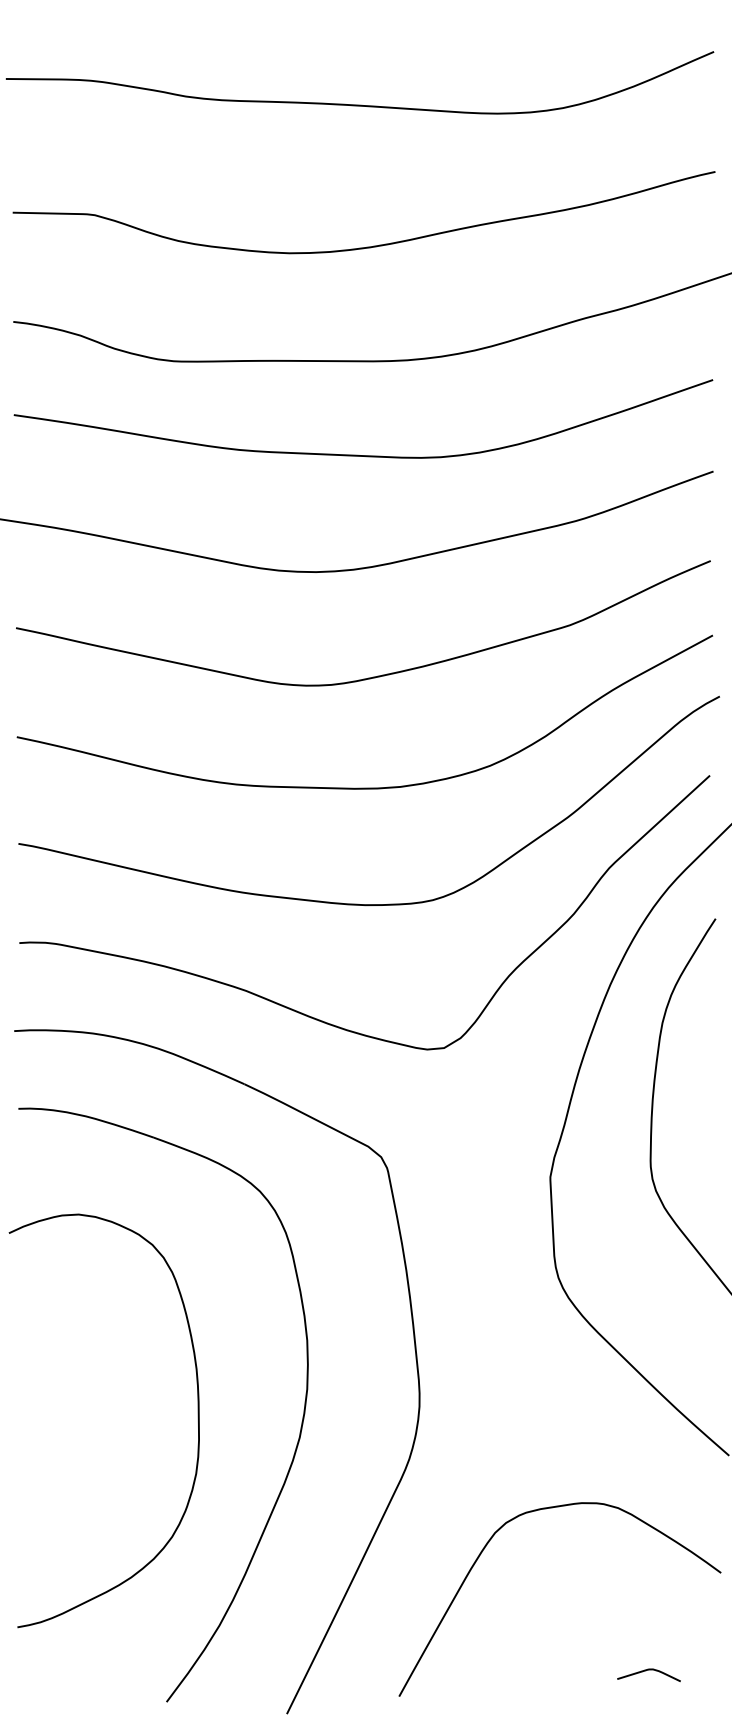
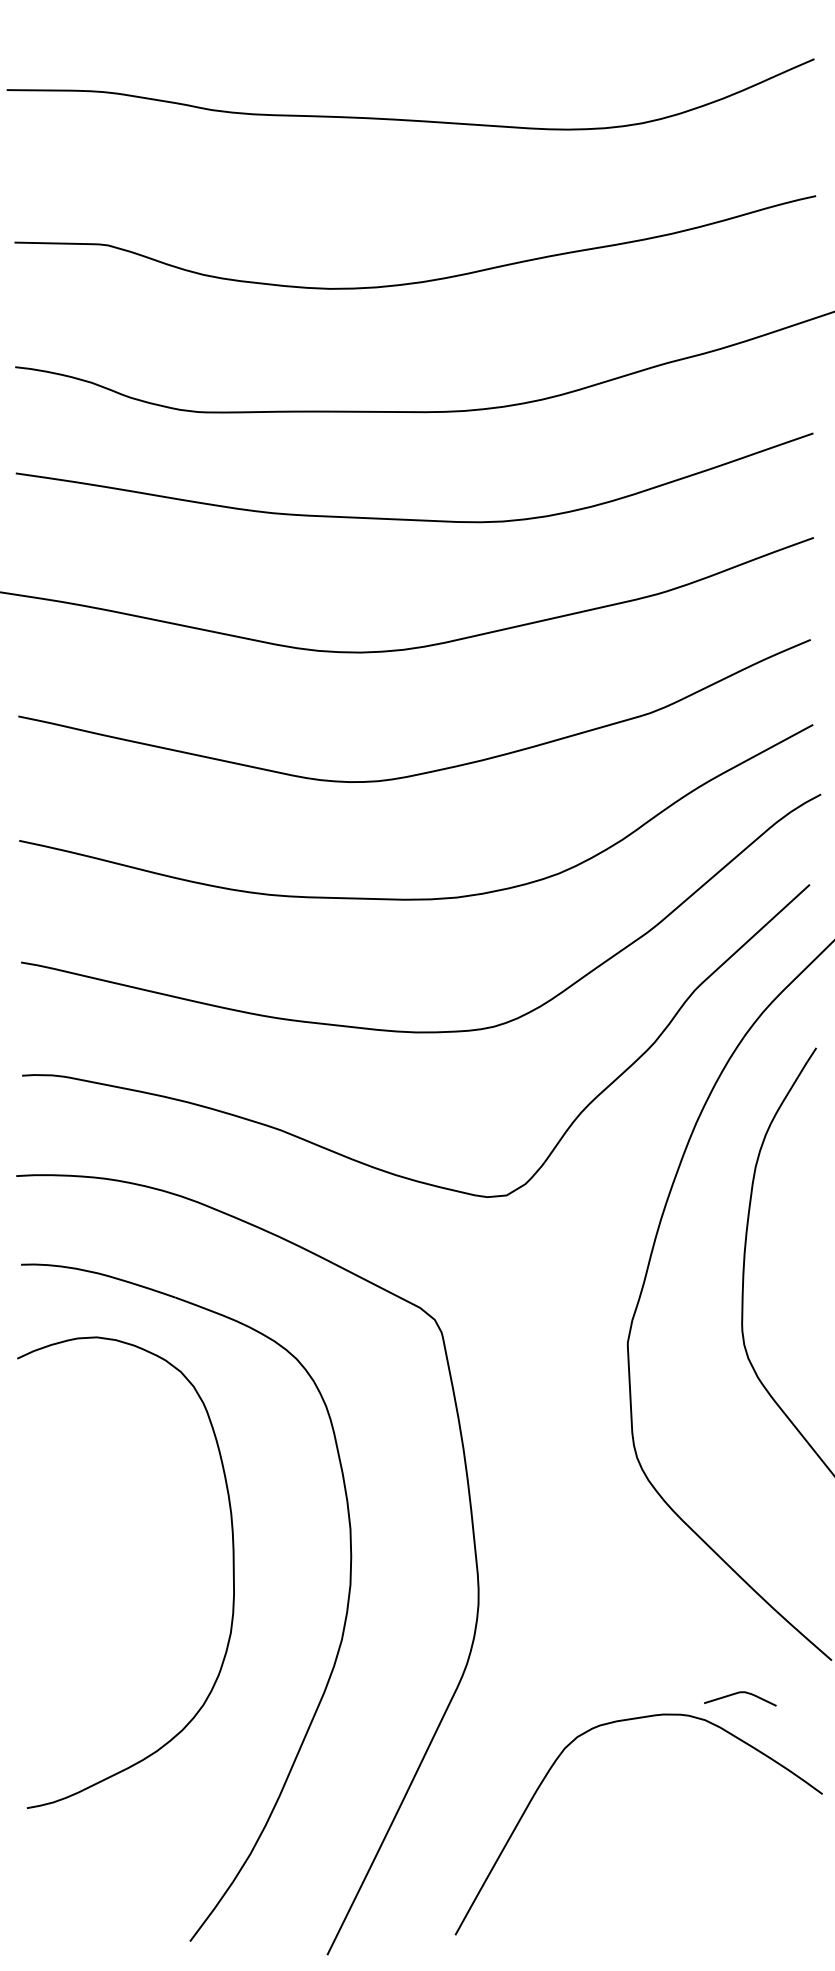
curve: (197, 1420) -> (232, 1572), moved
curve: (649, 1670) -> (740, 1693), moved

